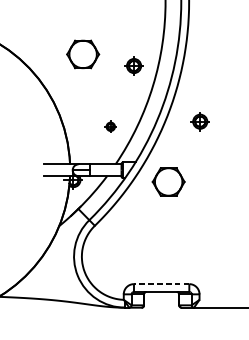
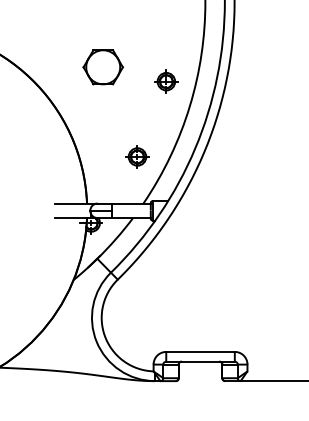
part: (200, 121) -> (248, 150), removed
part: (110, 126) -> (137, 156), size x1.67
part: (168, 182) -> (208, 225), removed
line: (161, 283) -> (200, 351), dashed -> solid

